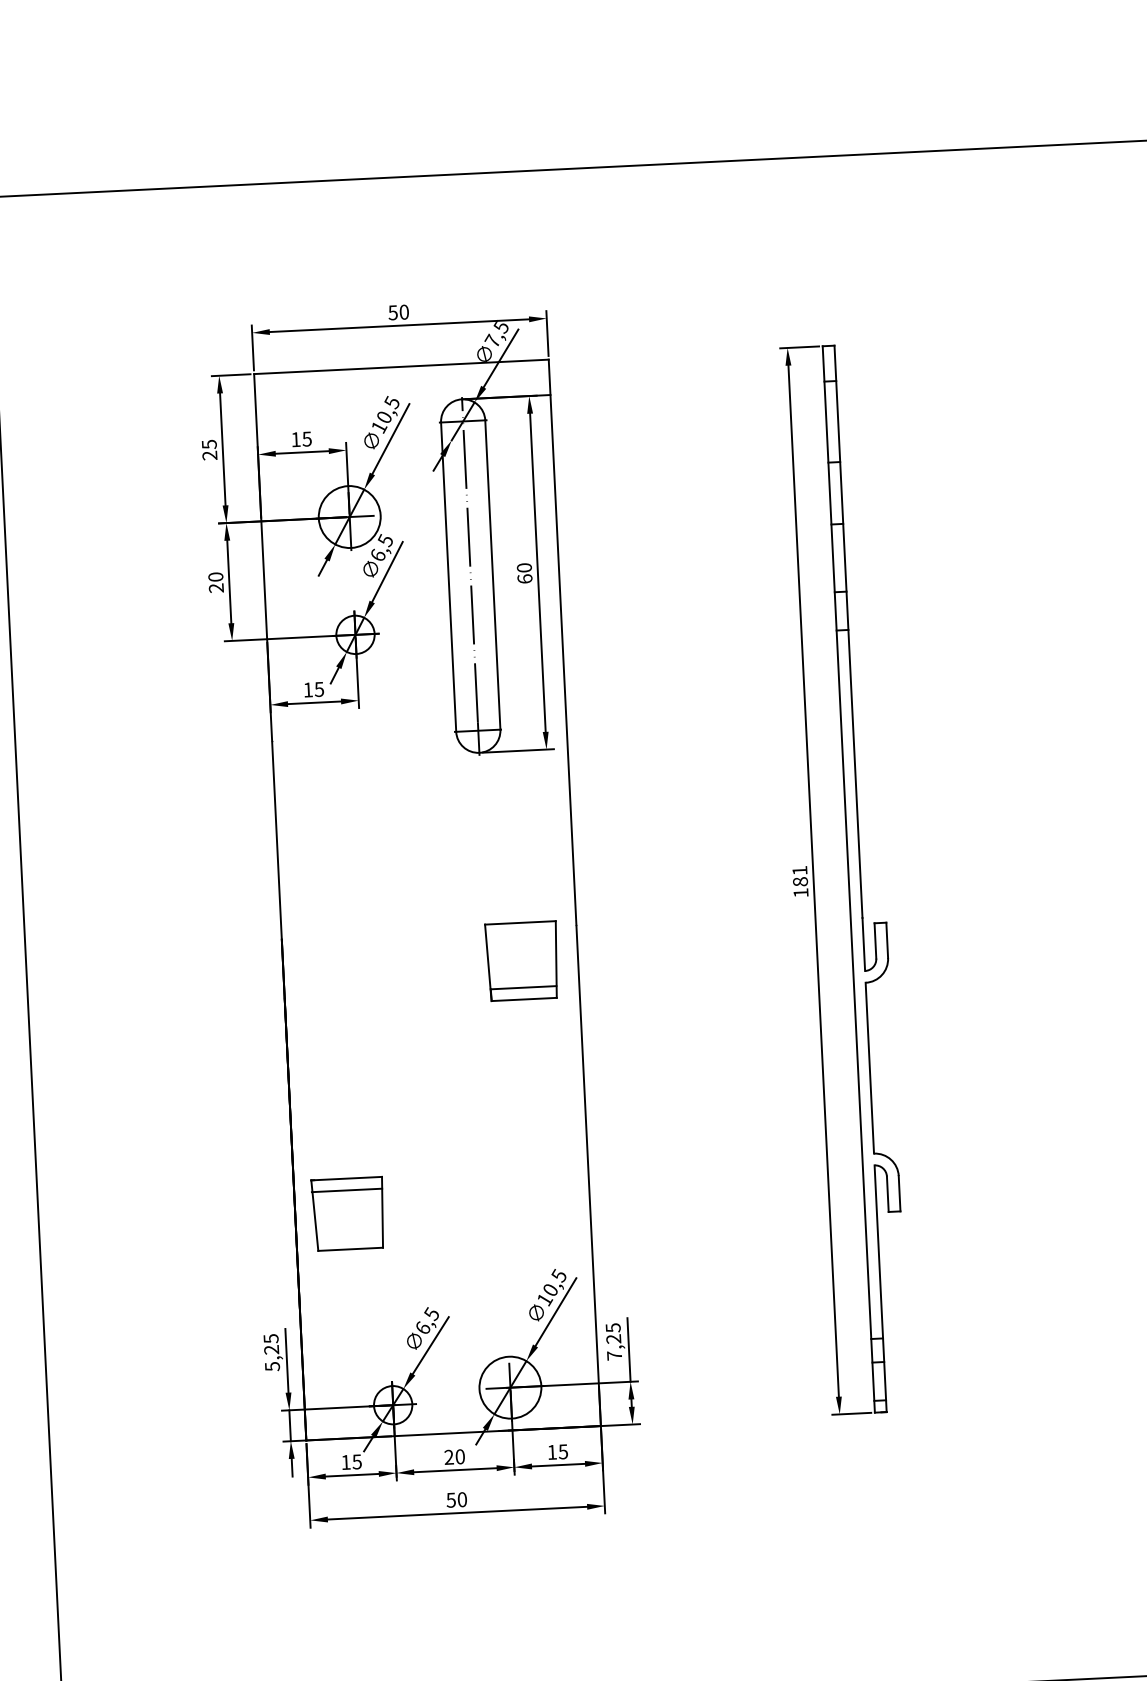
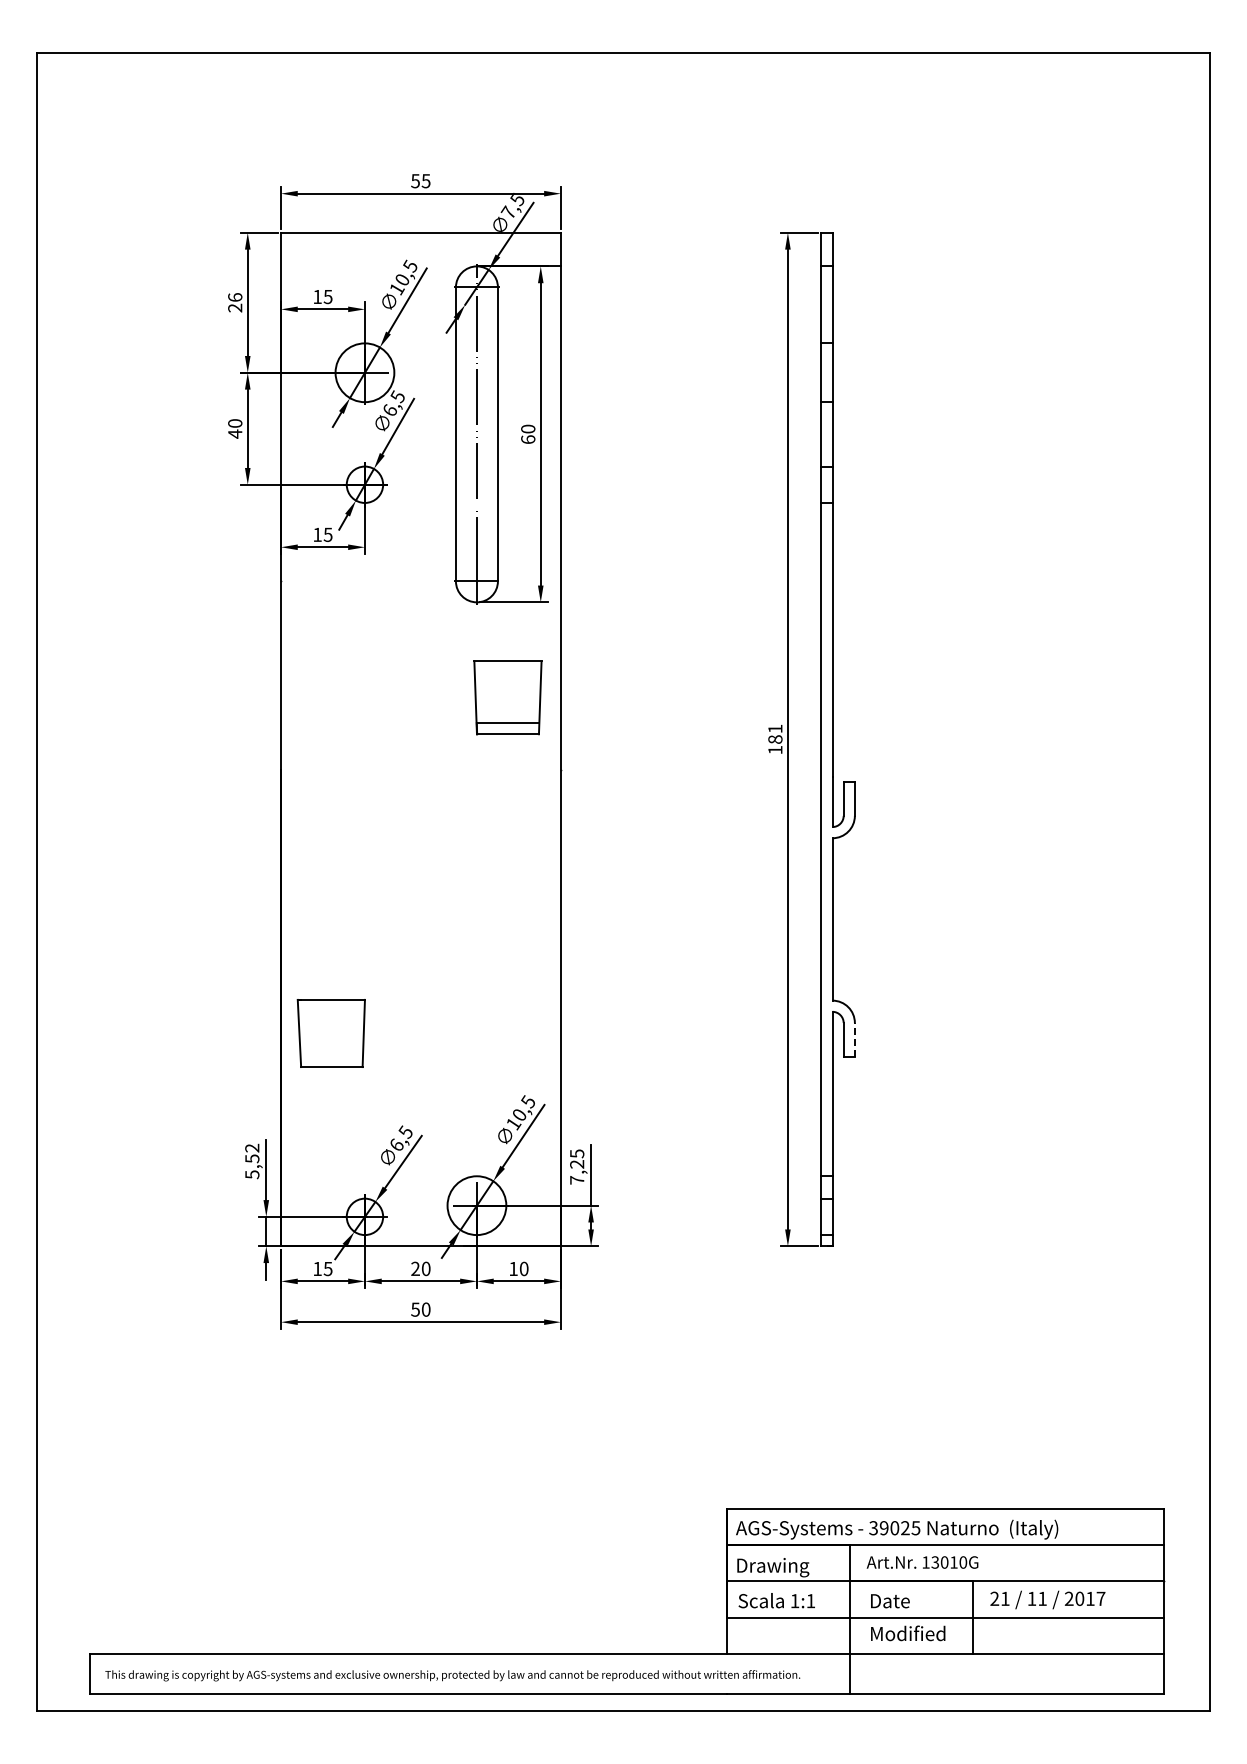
text: (403, 312) -> (425, 181), 50 -> 55
text: (209, 444) -> (235, 297), 25 -> 26
text: (216, 587) -> (235, 433), 20 -> 40
part: (521, 960) -> (507, 697), moved
line: (346, 1190) -> (330, 1011), removed
line: (899, 1193) -> (854, 1039), solid -> dashed
text: (271, 1344) -> (252, 1153), 5,25 -> 5,52
text: (562, 1451) -> (523, 1268), 15 -> 10

